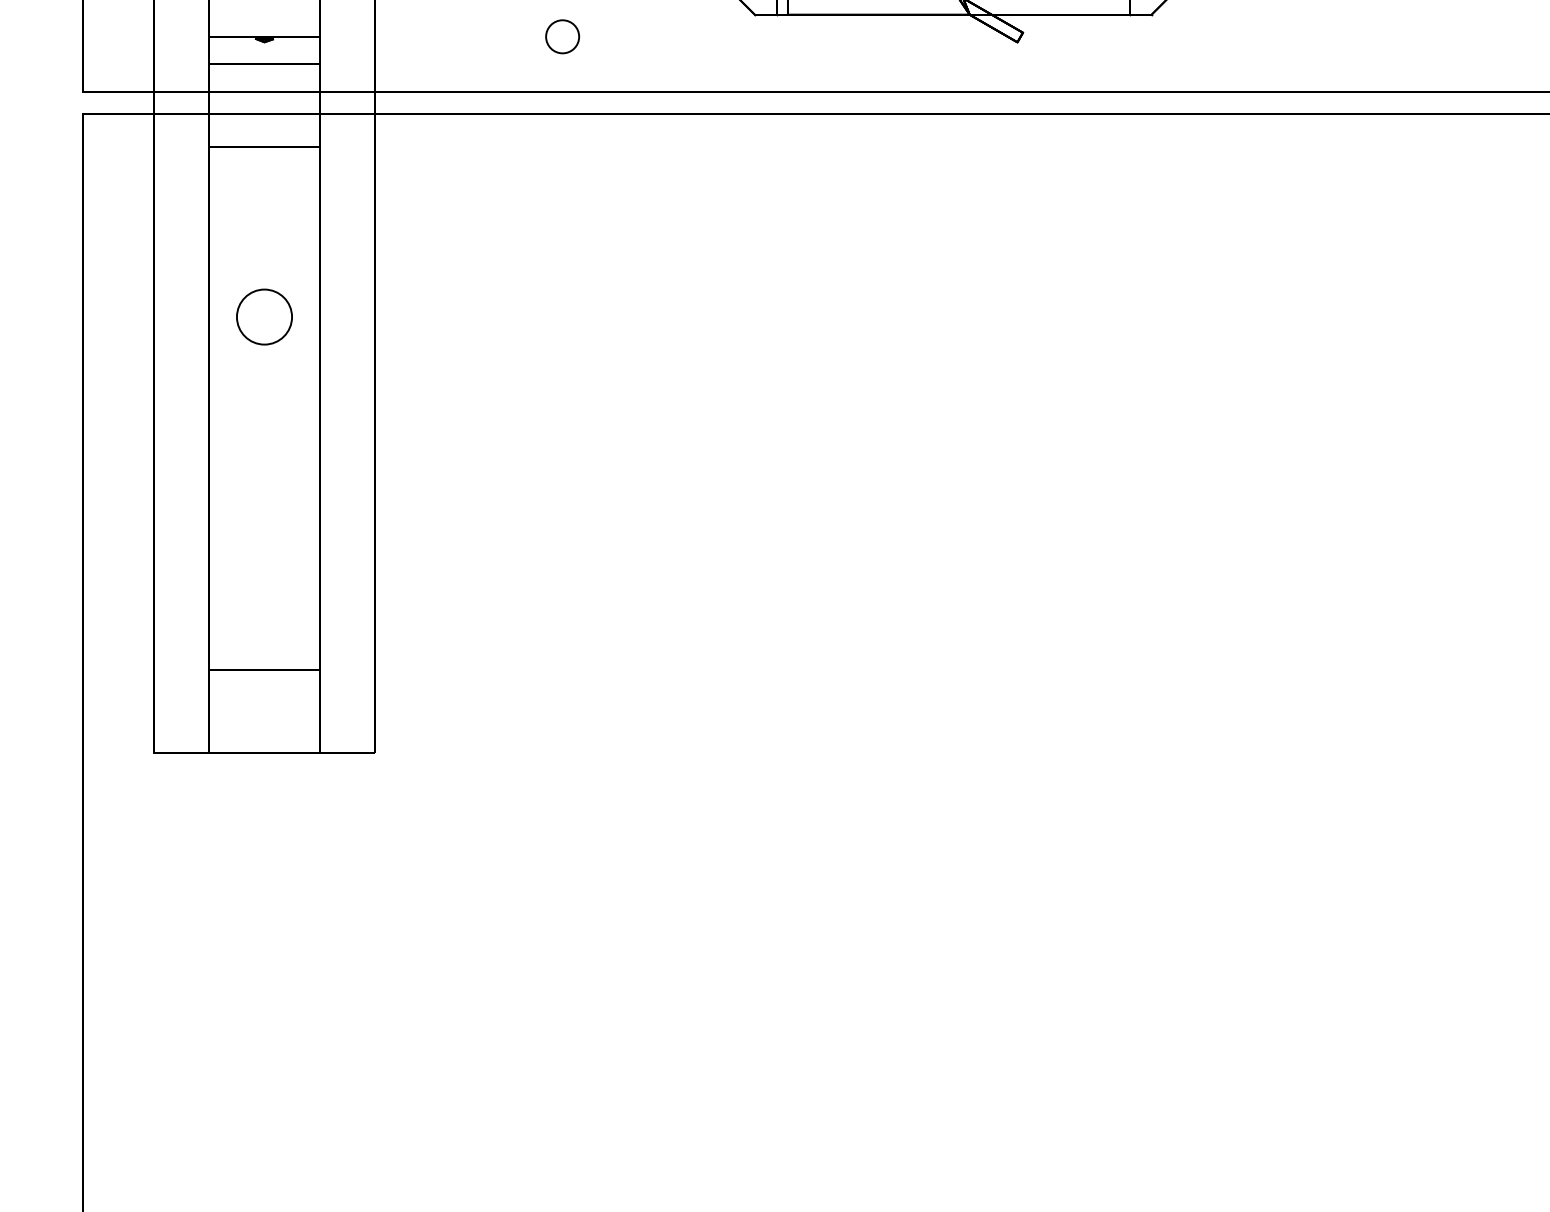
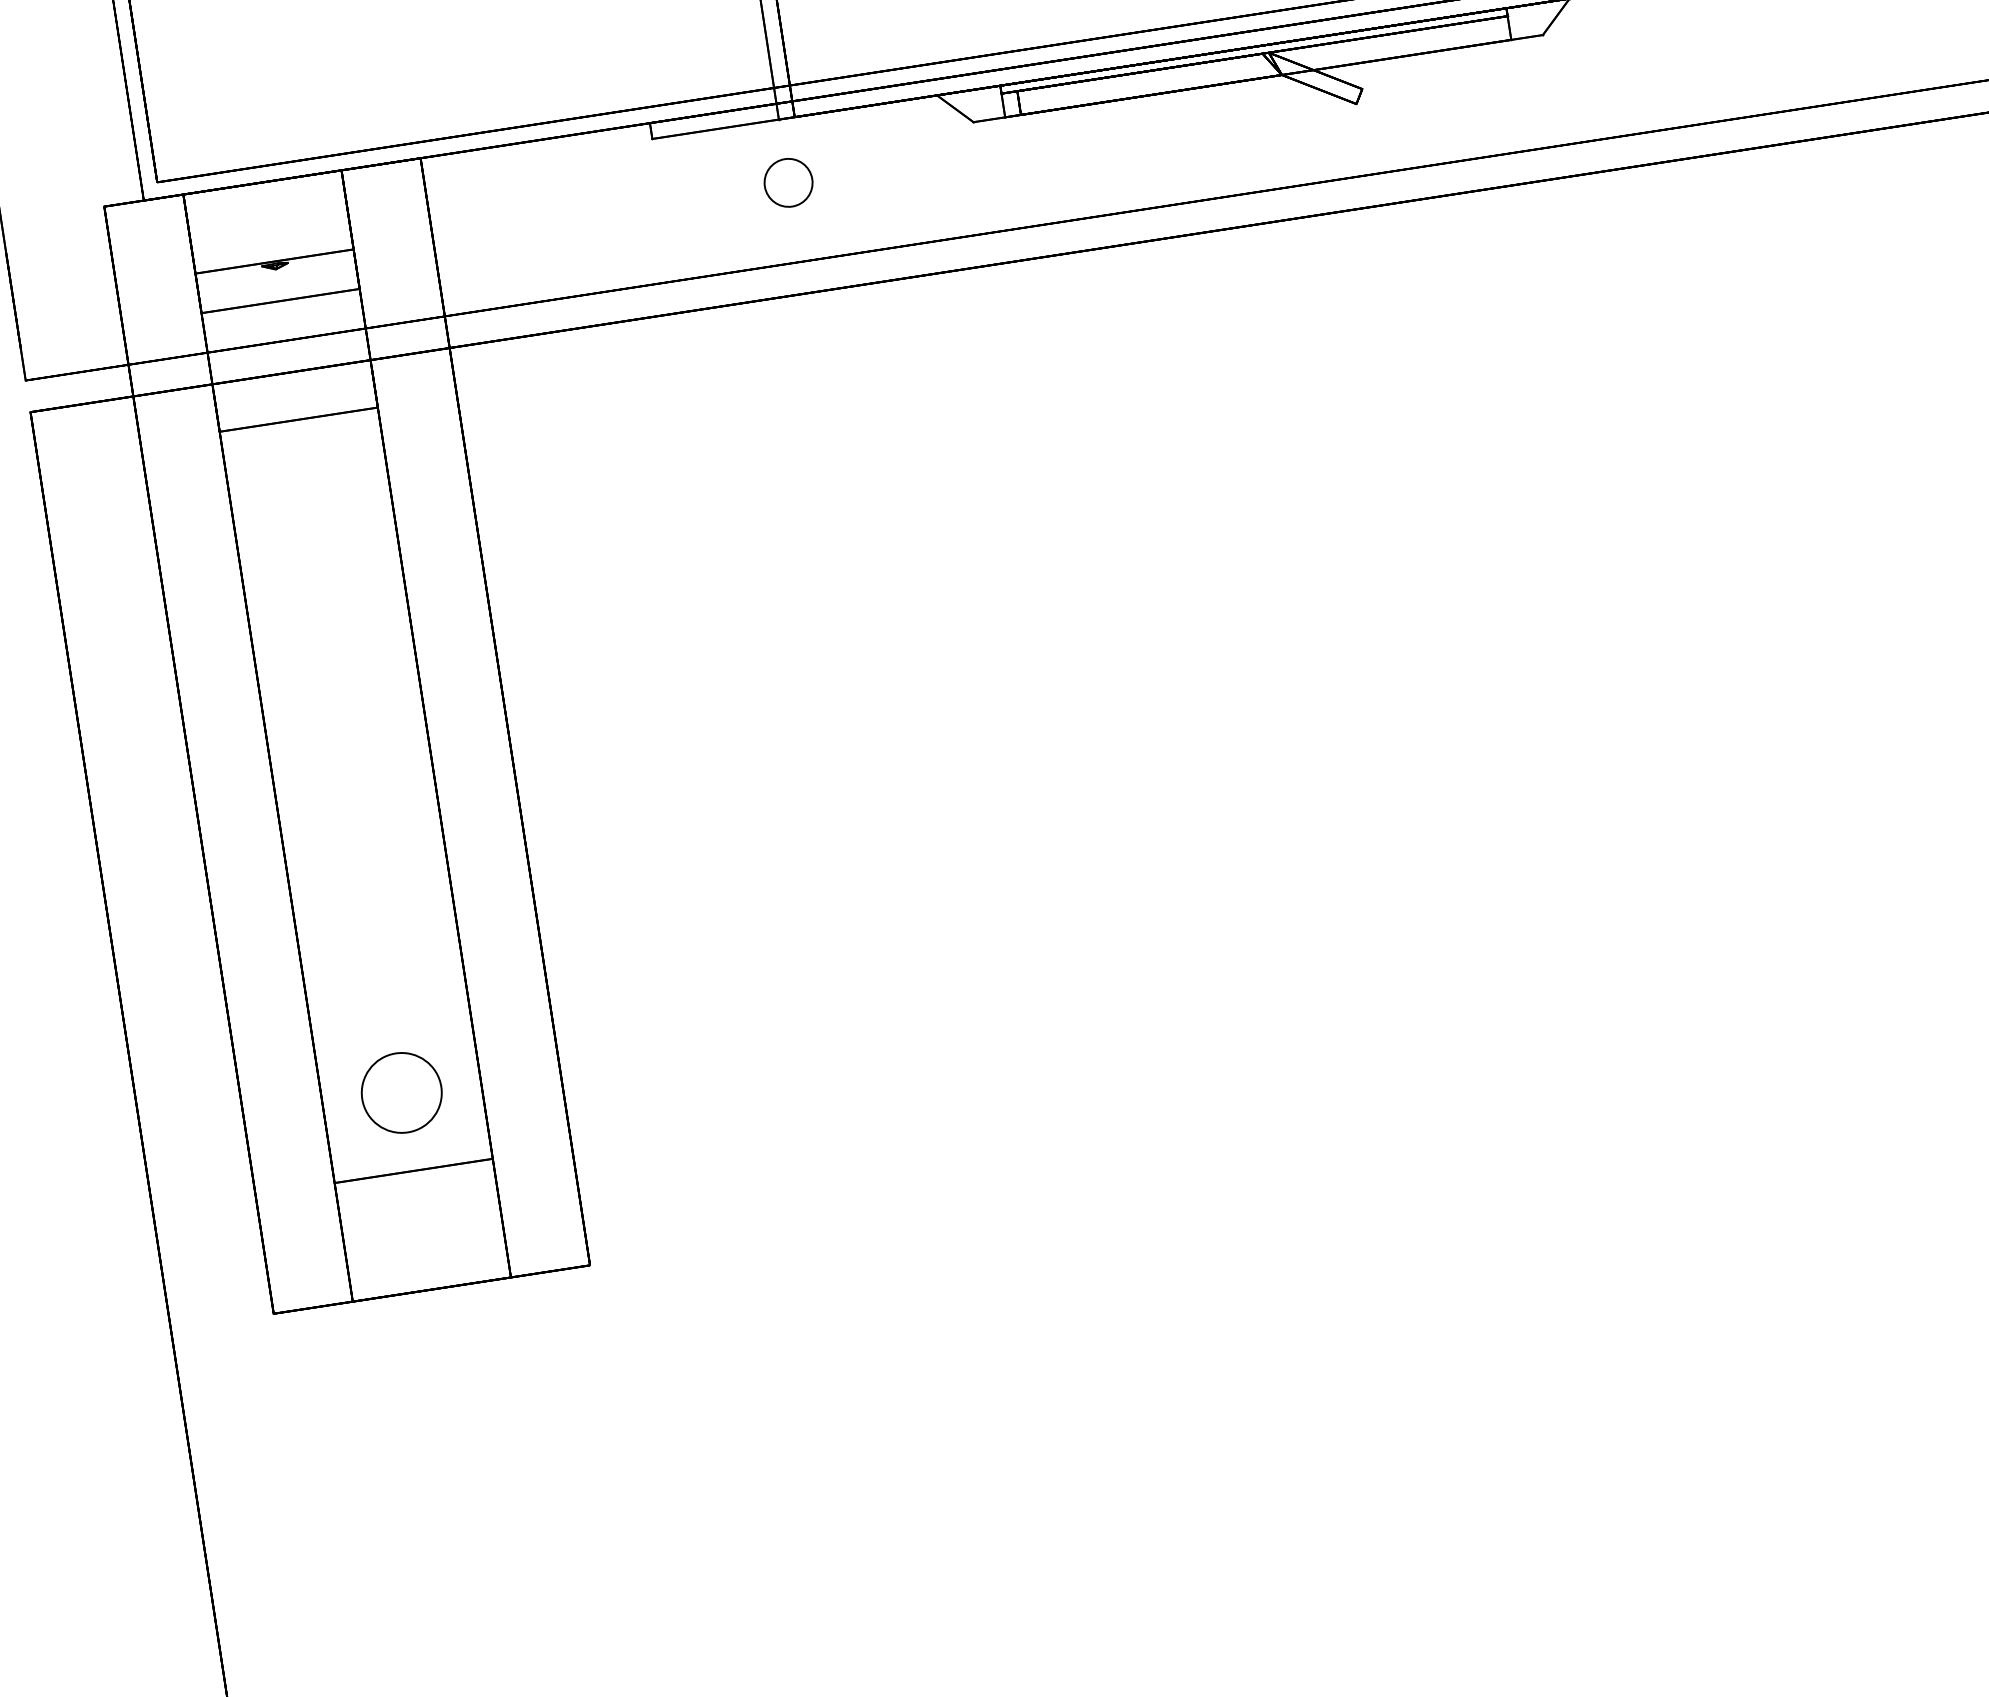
circle: (562, 36) -> (788, 182), moved
circle: (264, 316) -> (401, 1092), moved

